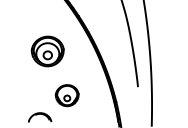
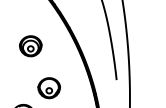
part: (47, 51) -> (30, 46), size x0.71

